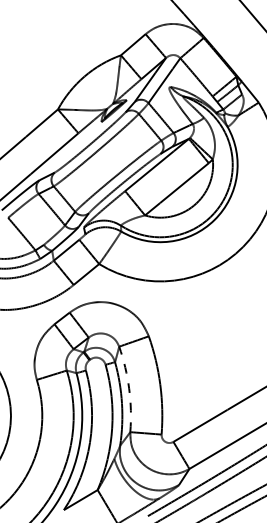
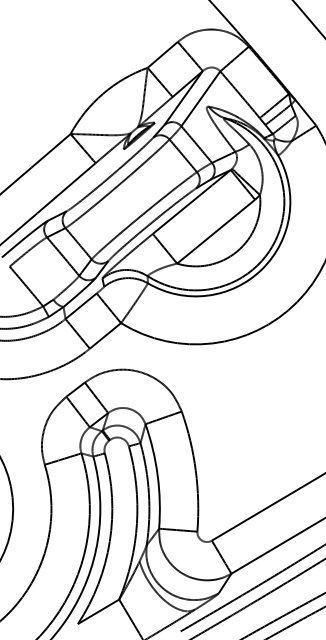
arc: (129, 388) -> (157, 475), dashed -> solid

